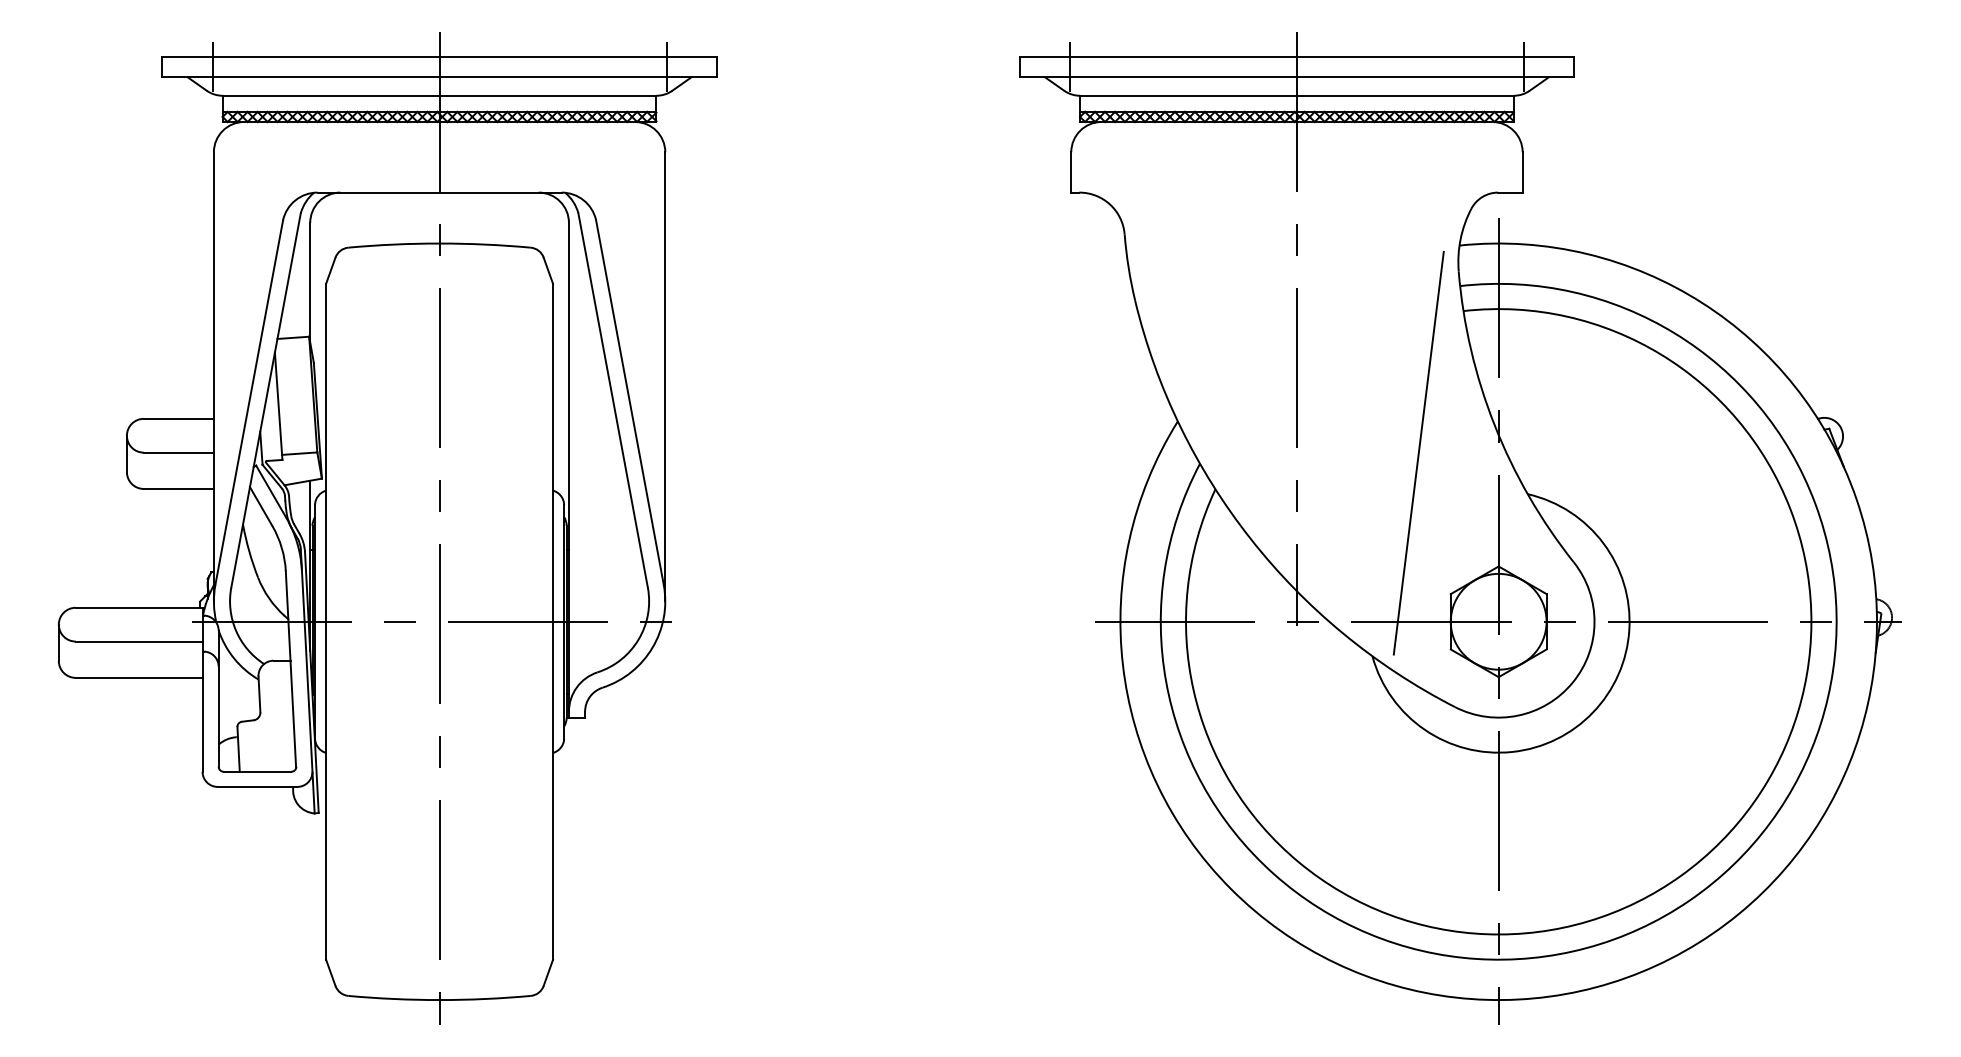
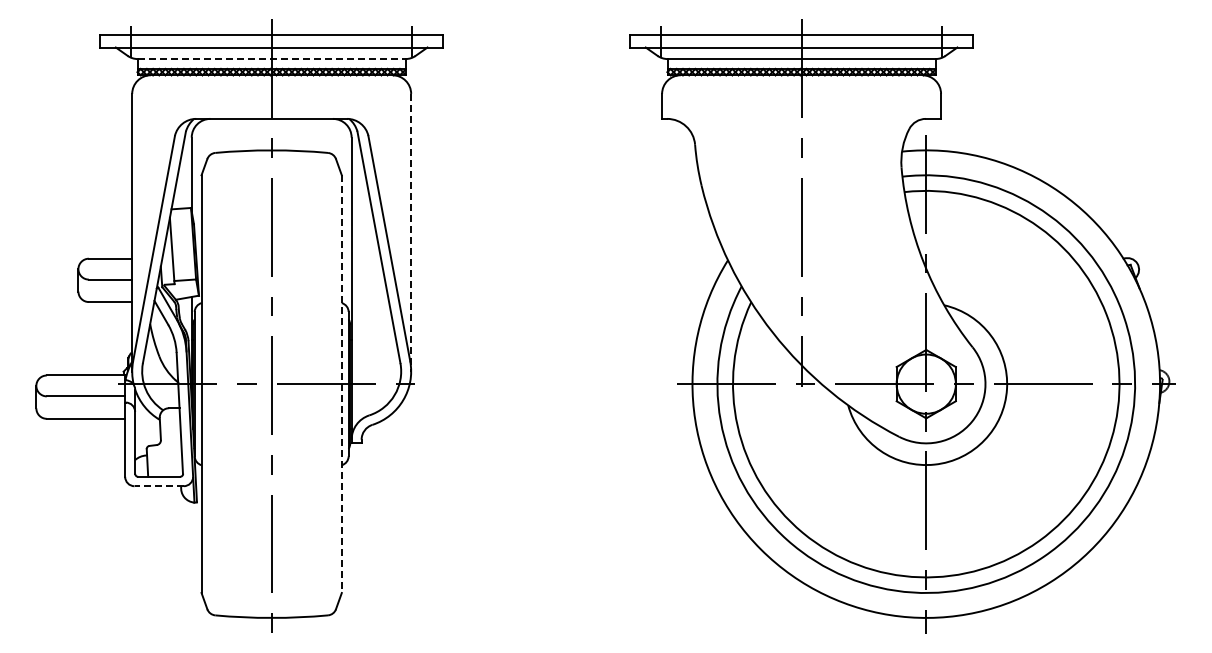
line: (440, 96) -> (272, 59), solid -> dashed
line: (665, 376) -> (411, 232), solid -> dashed
line: (1418, 452) -> (876, 279), removed
line: (552, 622) -> (341, 384), solid -> dashed
line: (258, 787) -> (159, 486), solid -> dashed

